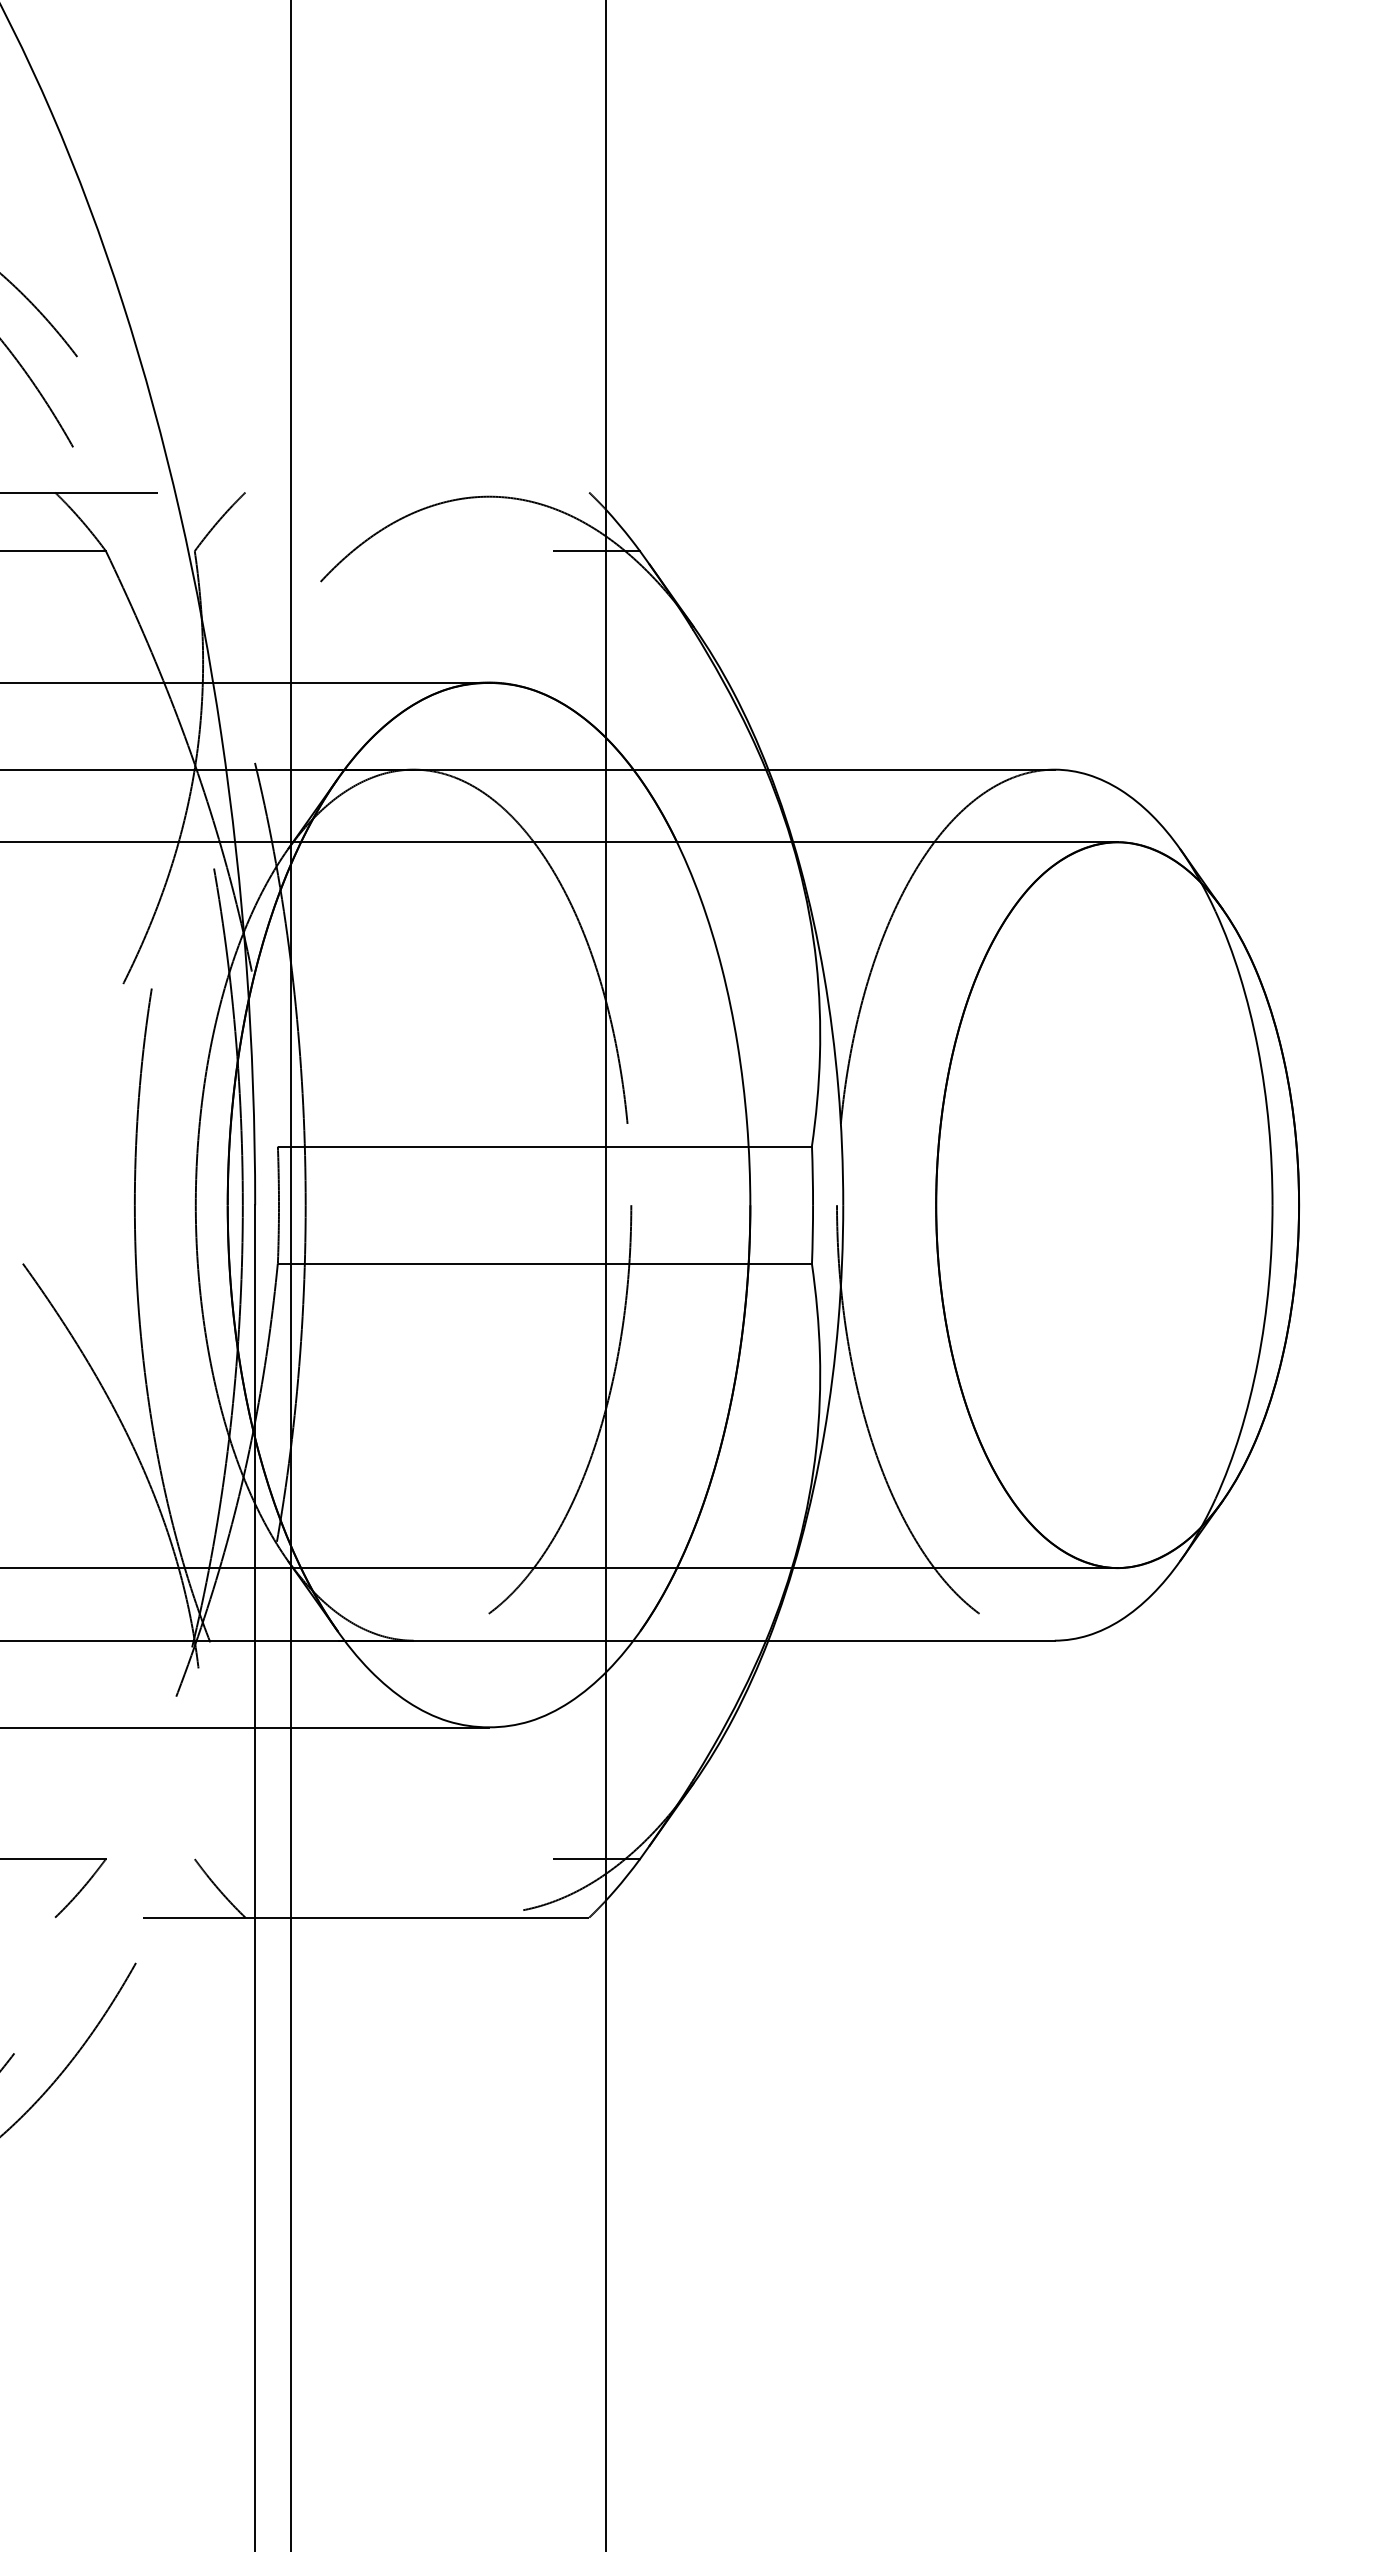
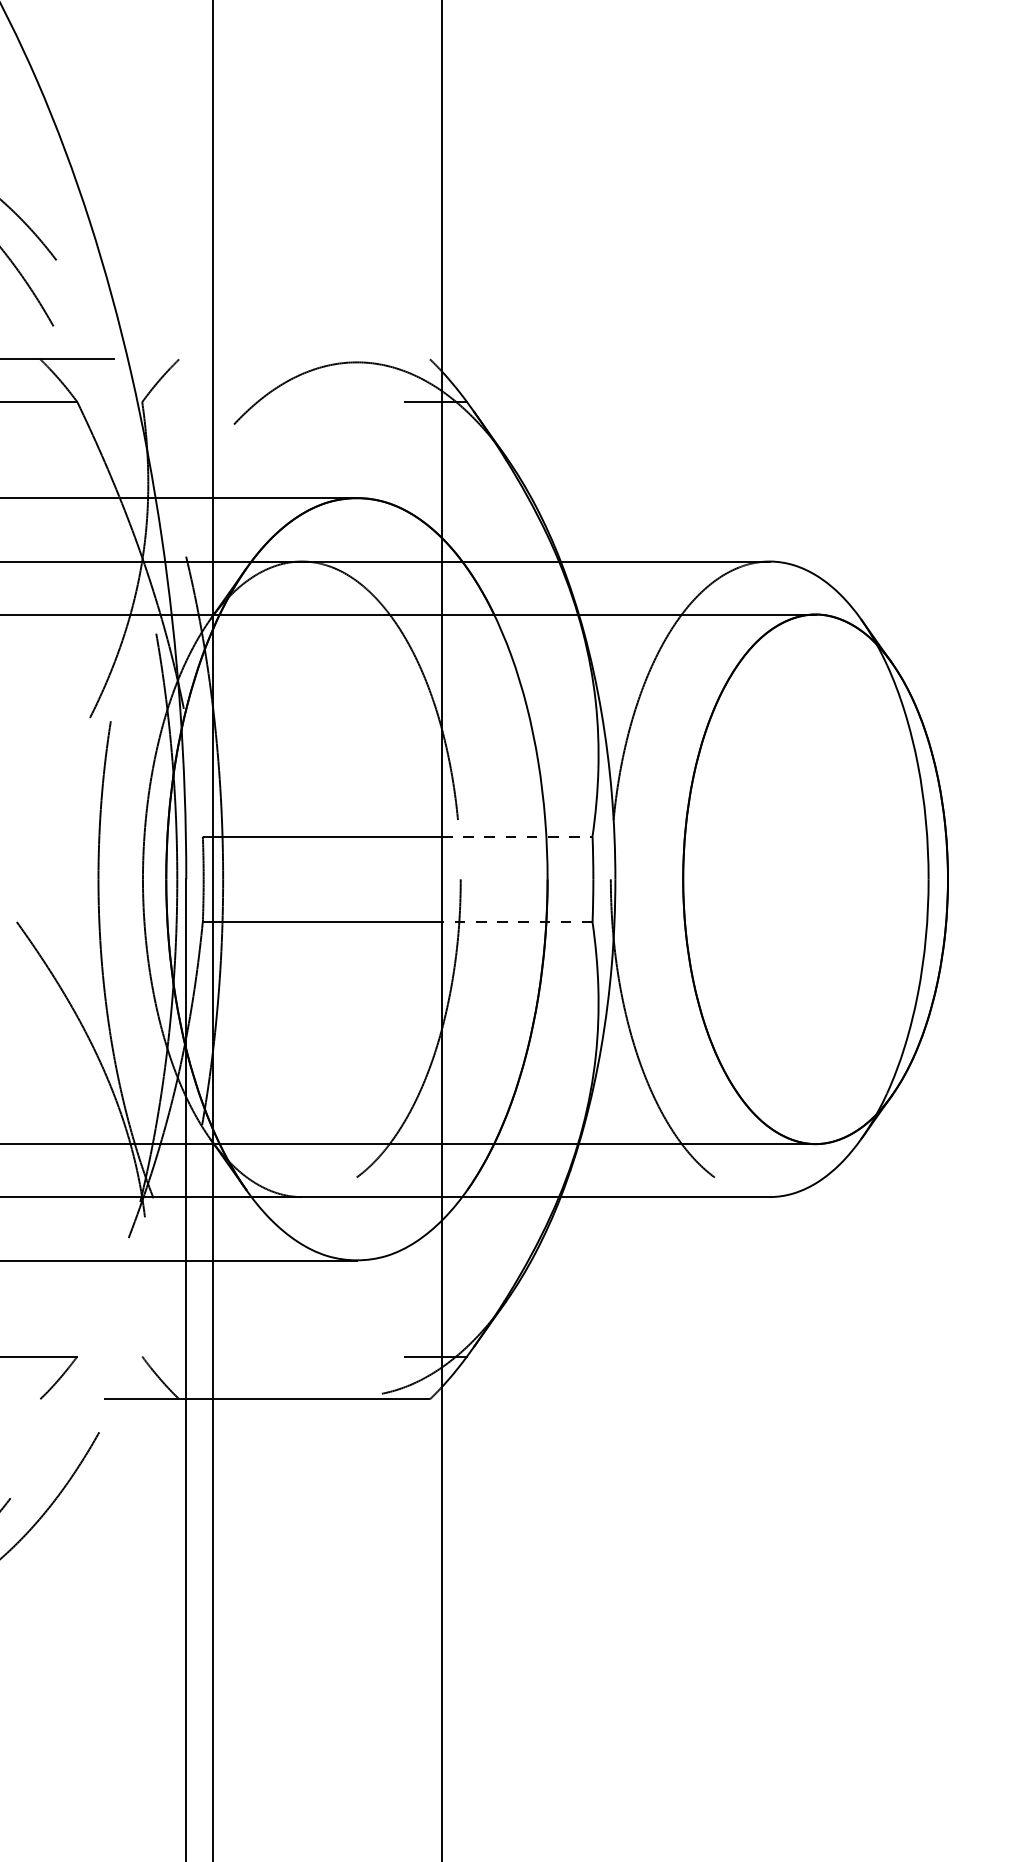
line: (709, 1146) -> (517, 836), solid -> dashed
line: (707, 1264) -> (516, 922), solid -> dashed

